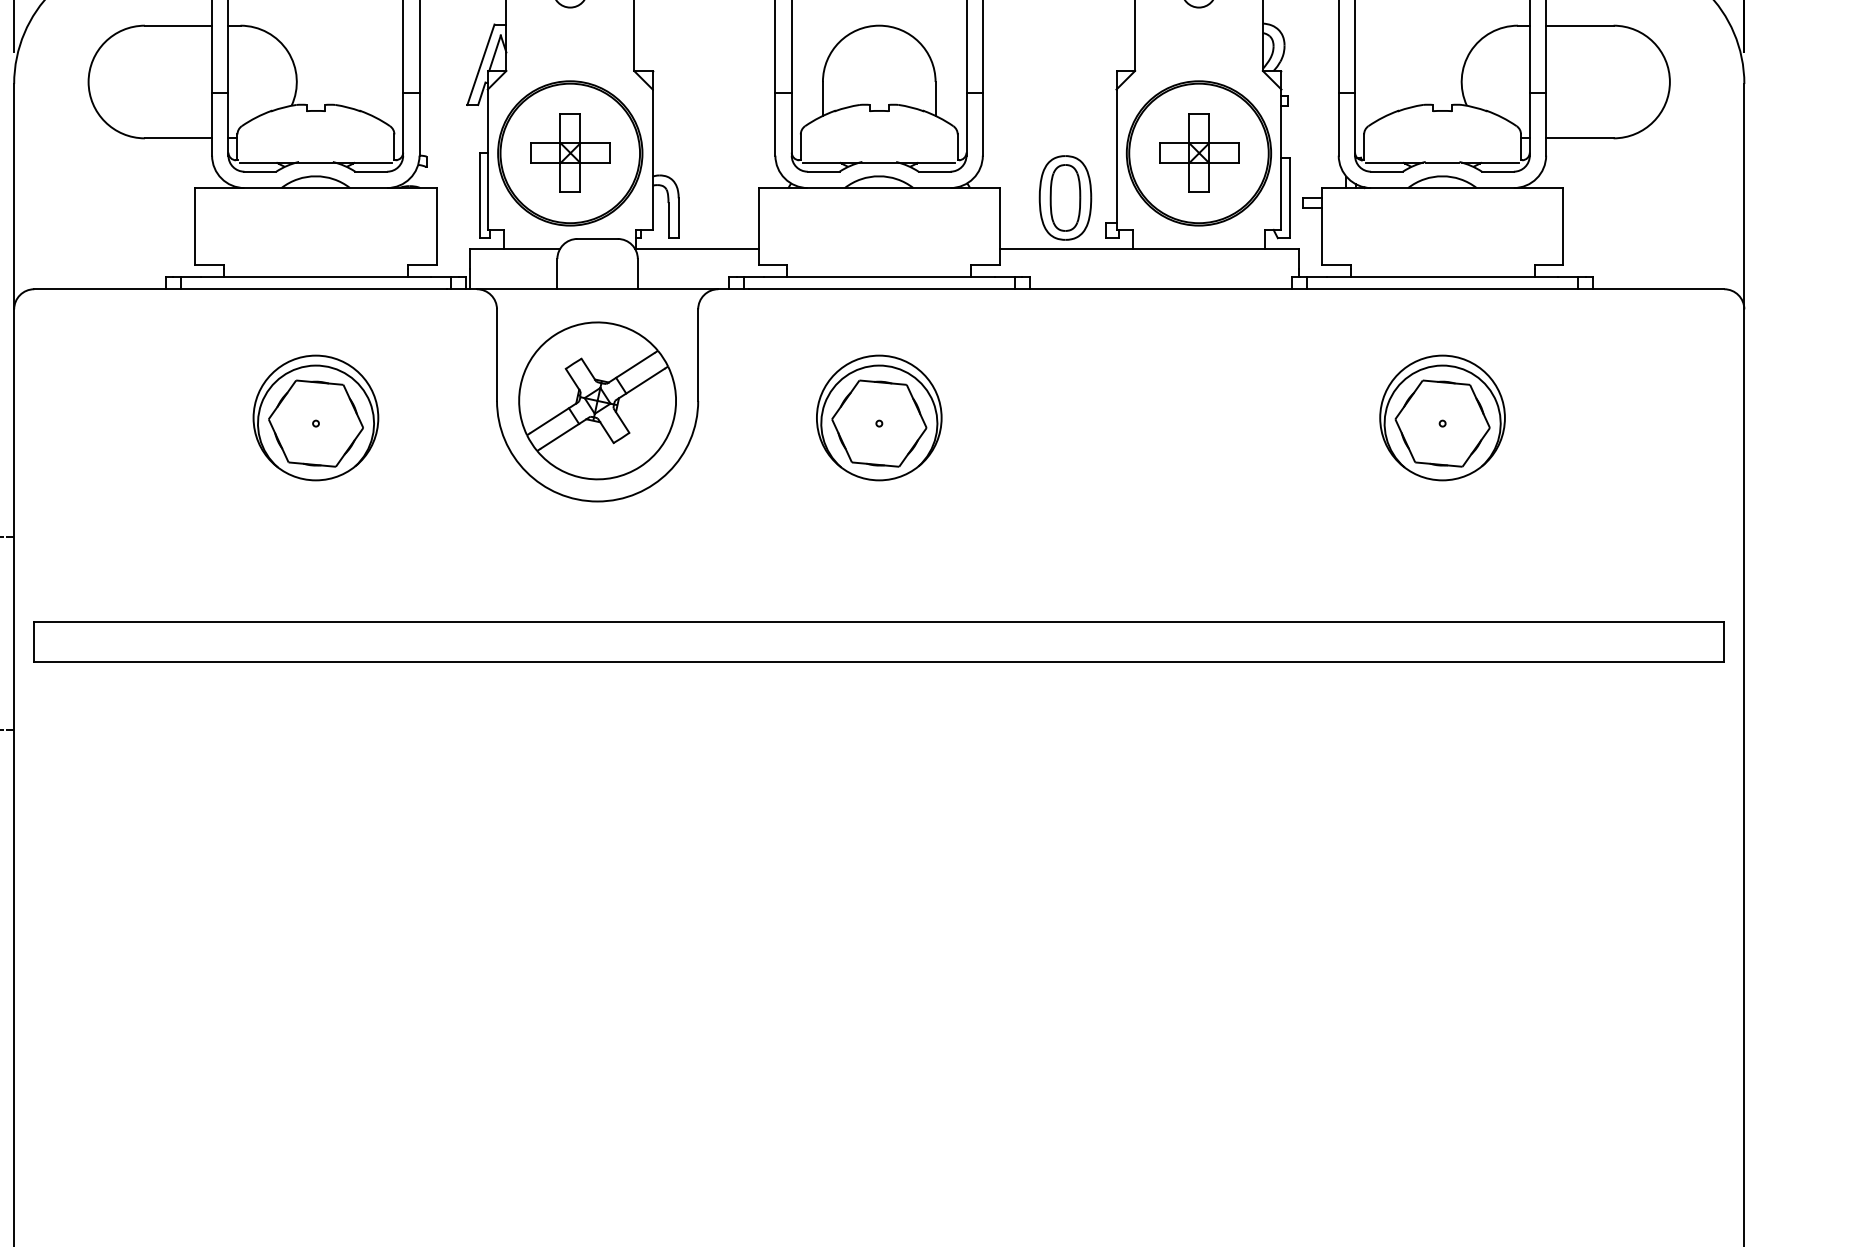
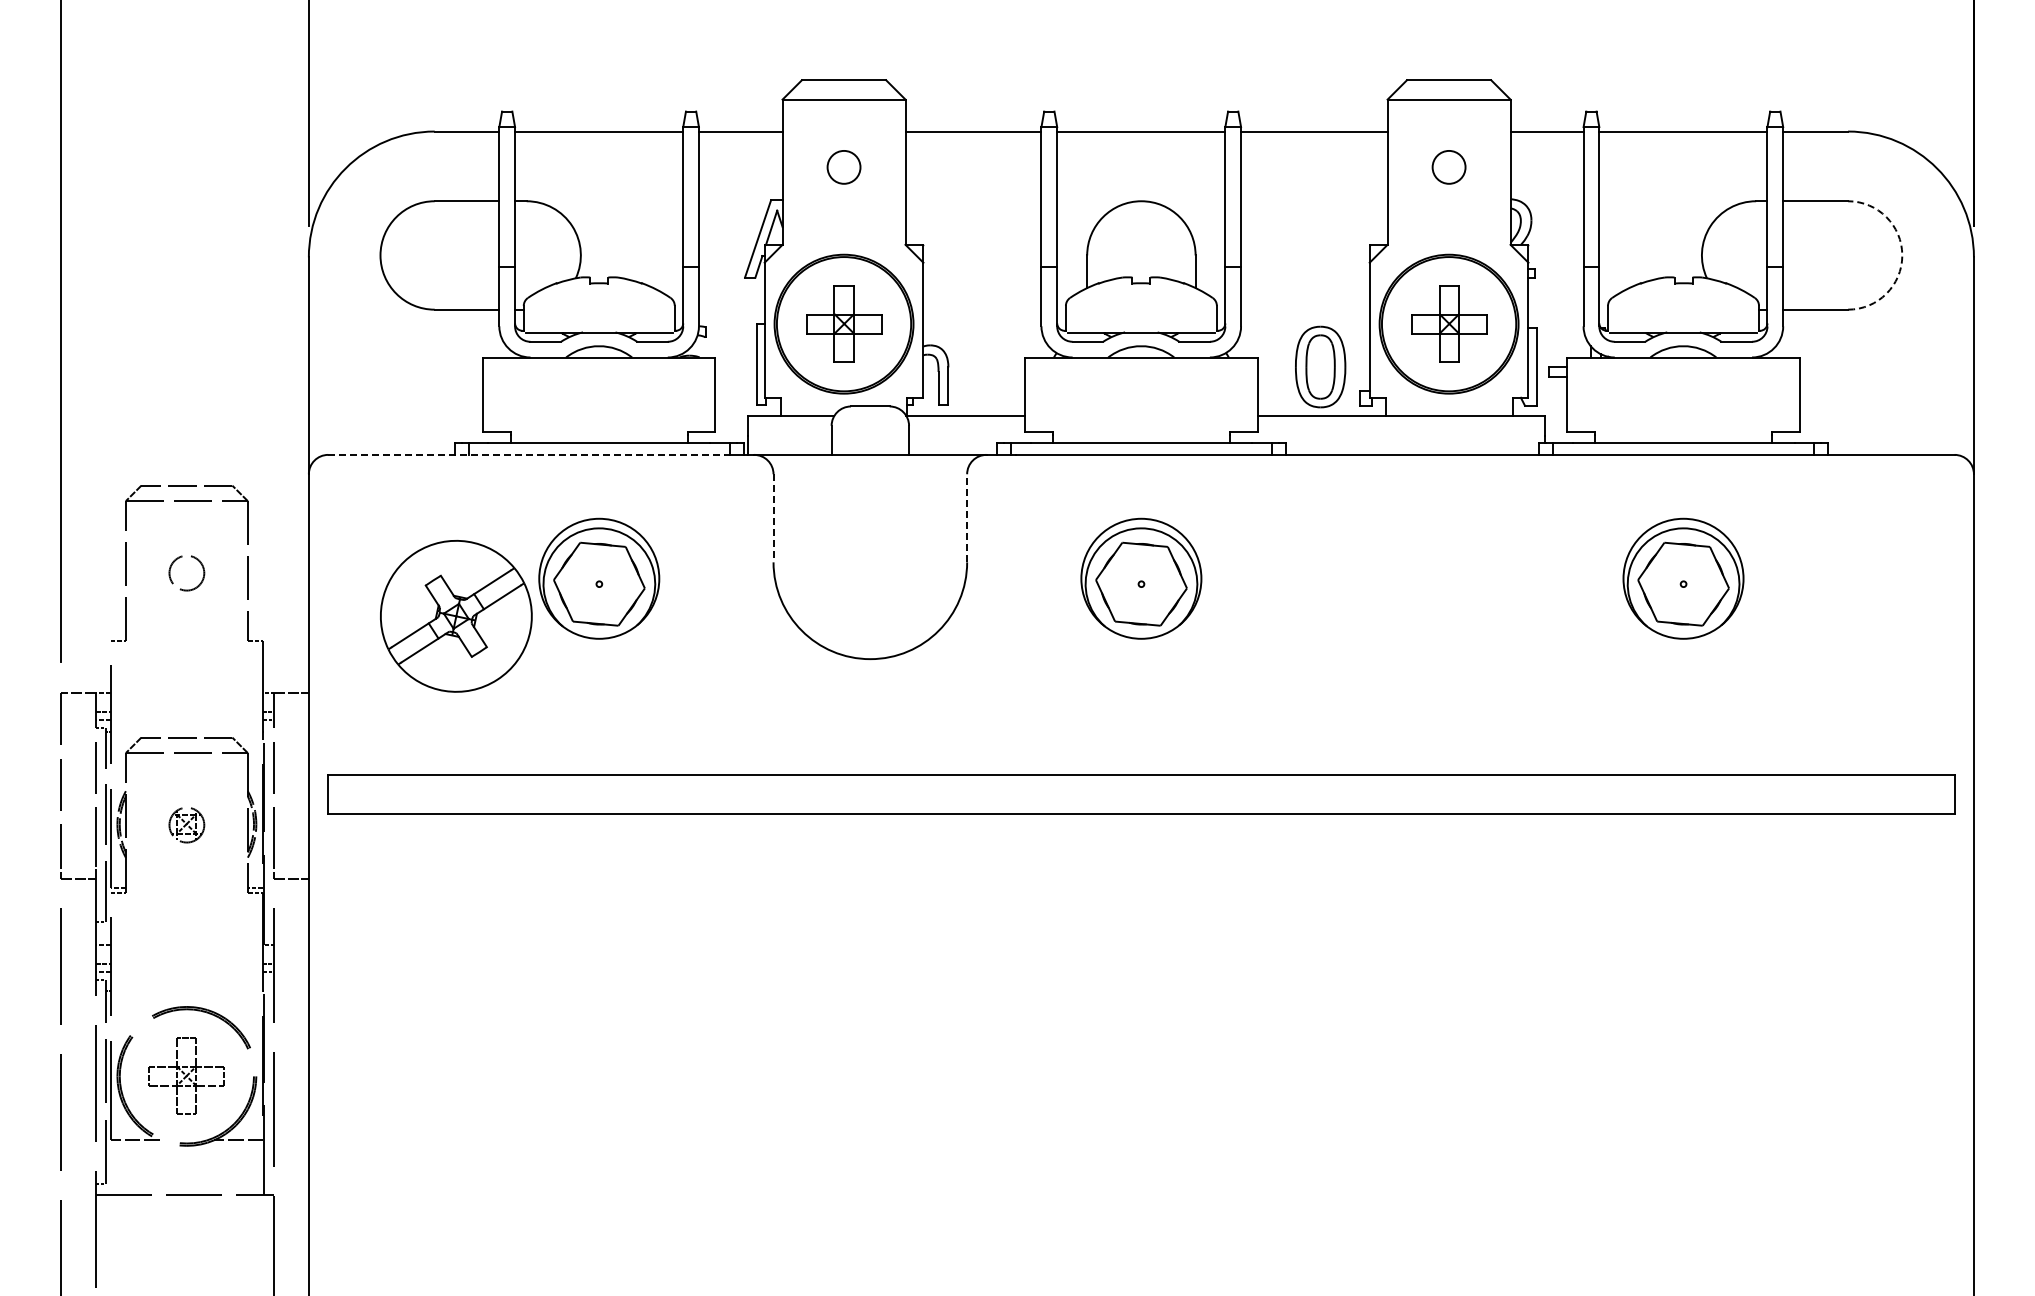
arc: (1670, 82) -> (1902, 255), solid -> dashed
line: (241, 288) -> (527, 454), solid -> dashed
line: (698, 354) -> (967, 517), solid -> dashed
line: (496, 355) -> (773, 518), solid -> dashed
part: (597, 400) -> (456, 615), moved

